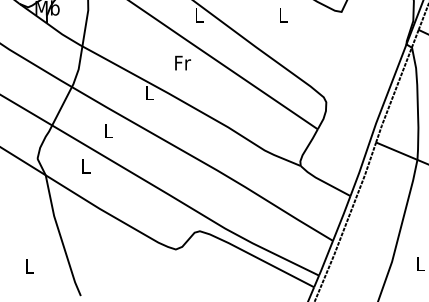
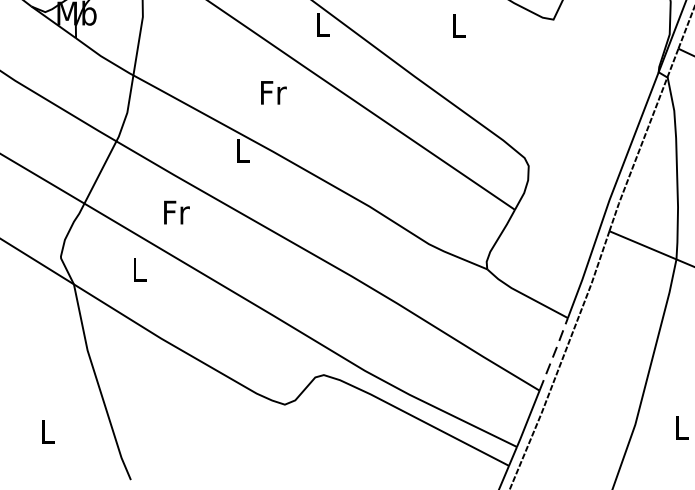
text: (182, 62) -> (272, 91), moved
text: (109, 130) -> (177, 211), L -> Fr
line: (341, 218) -> (553, 354), solid -> dashed

